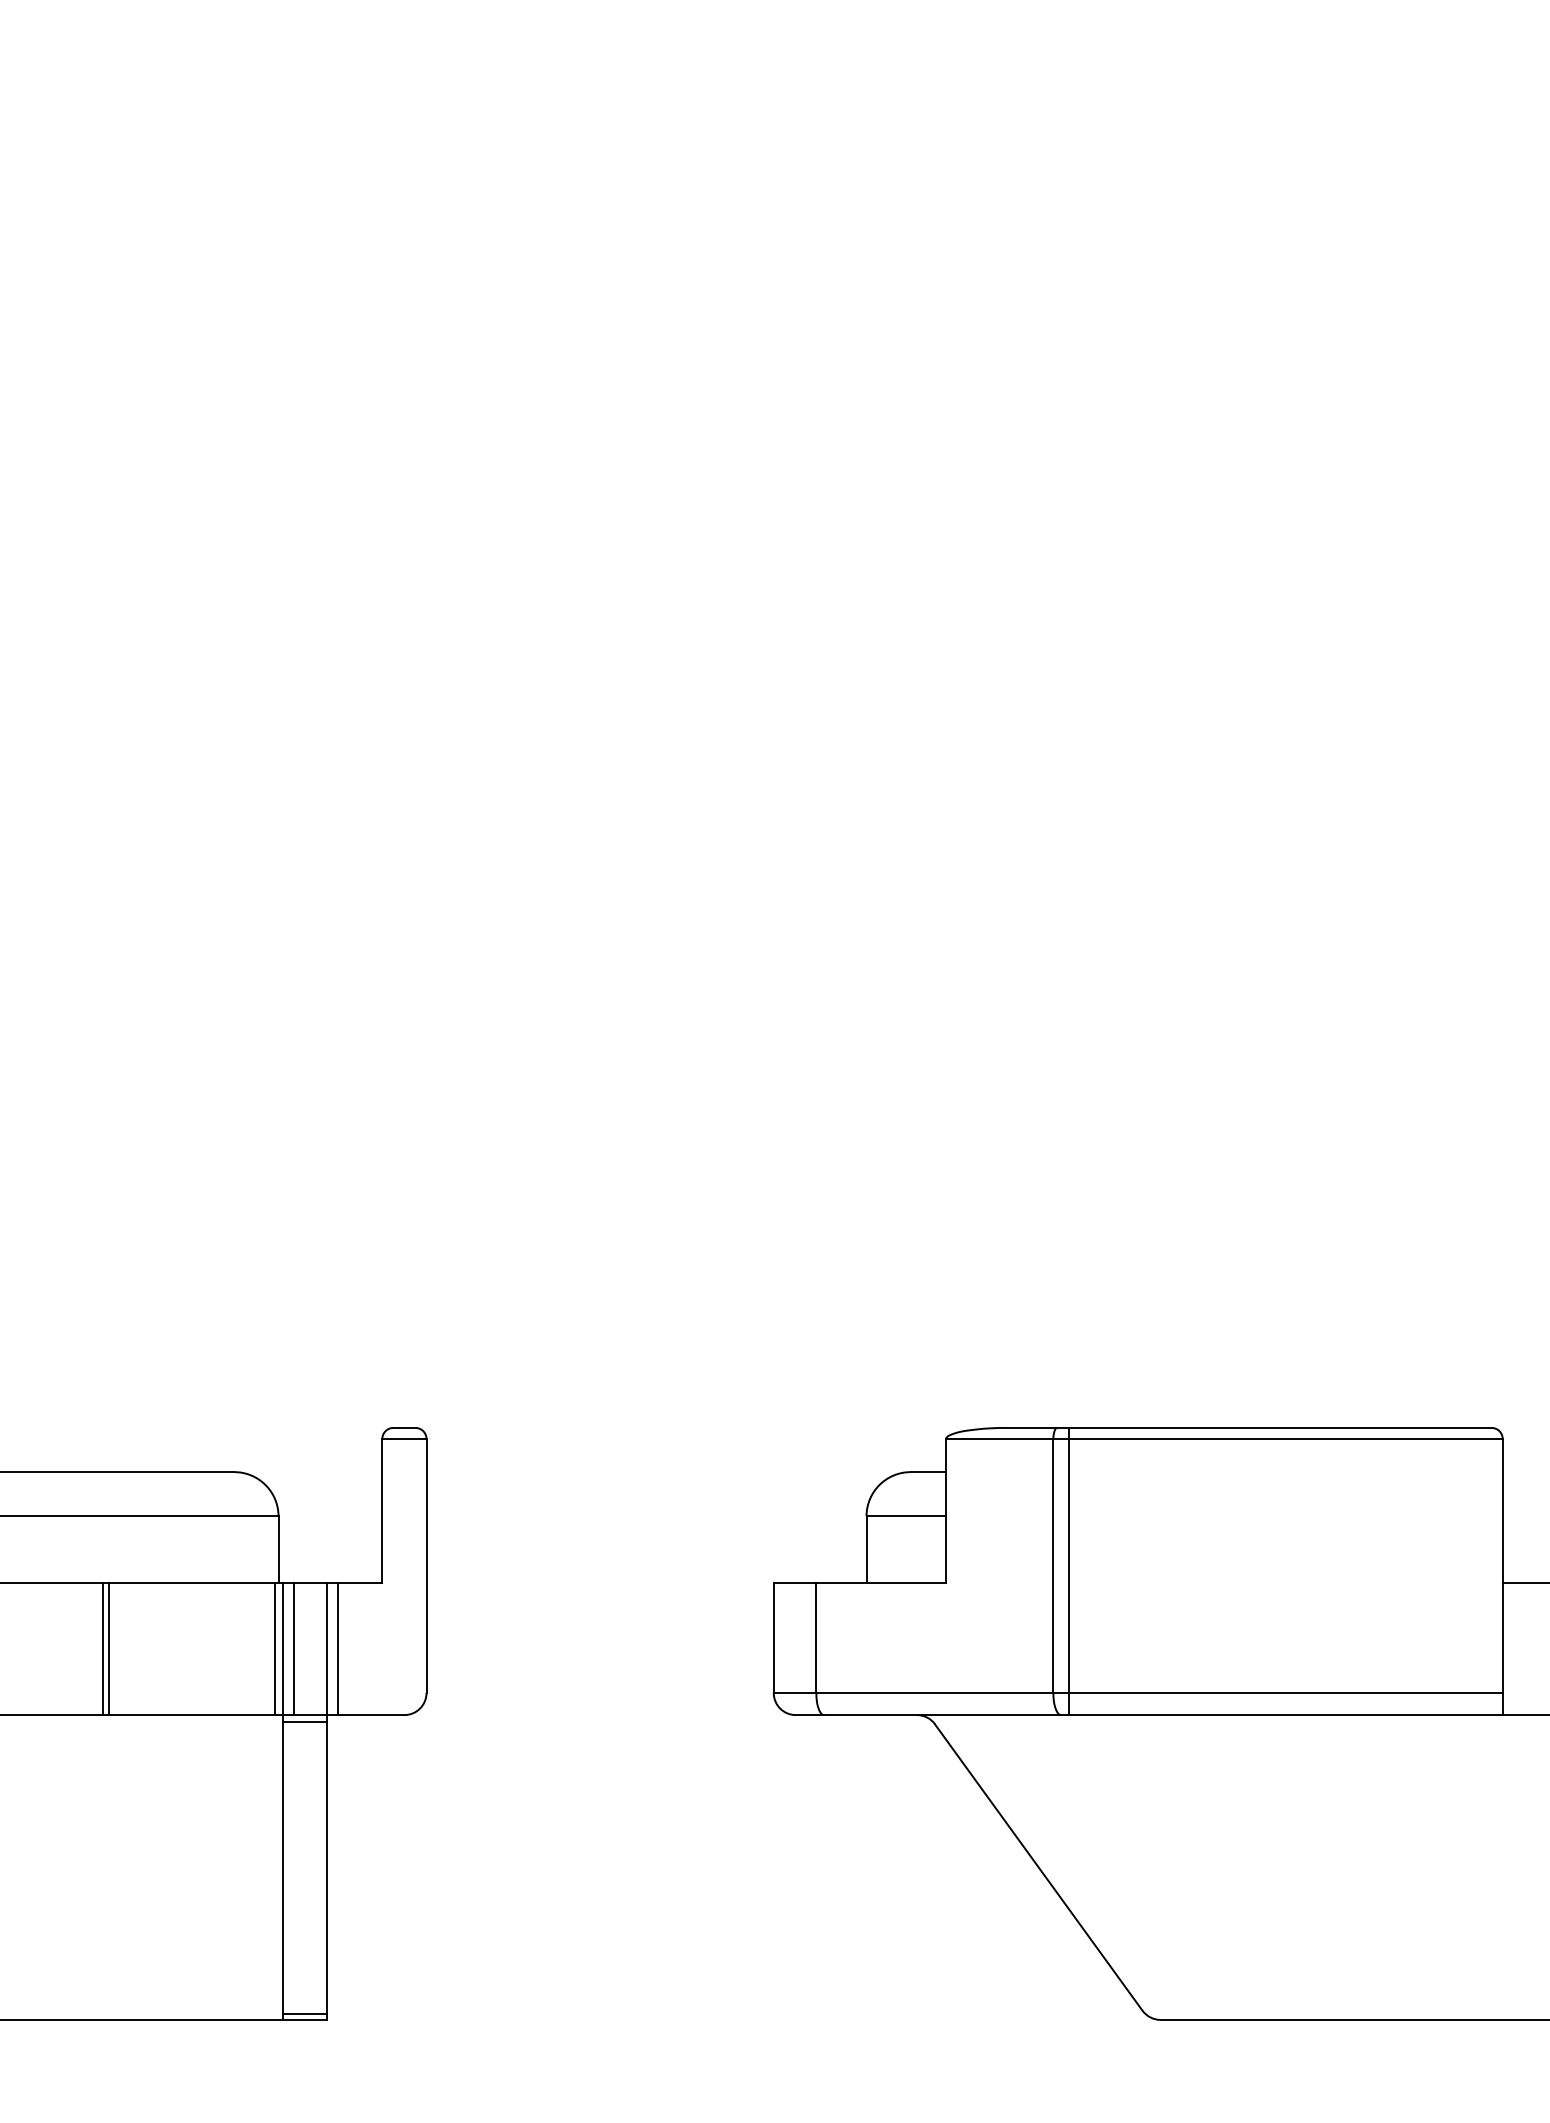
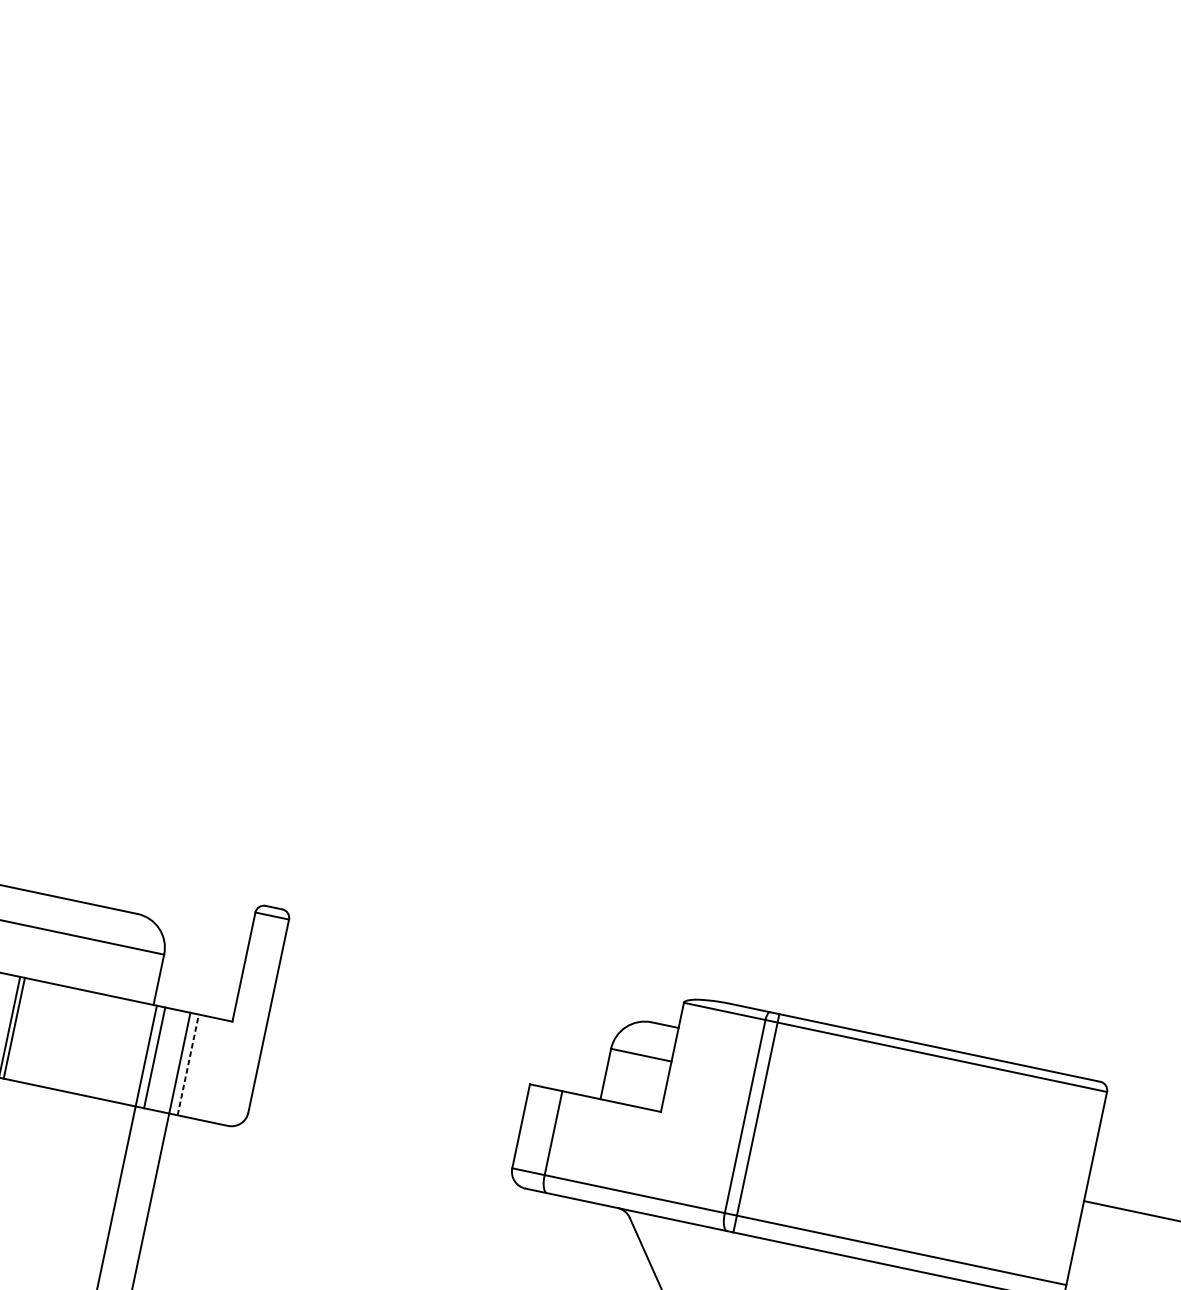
line: (274, 1648) -> (139, 1054), removed
line: (338, 1648) -> (188, 1064), solid -> dashed
line: (304, 1721) -> (151, 1114), removed

